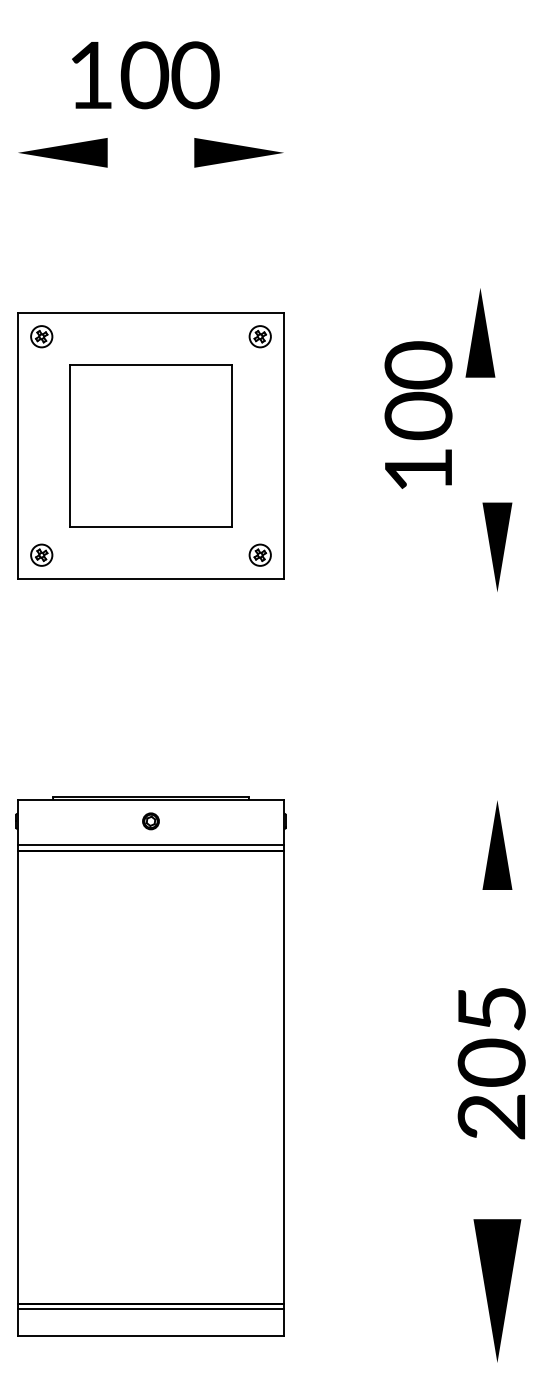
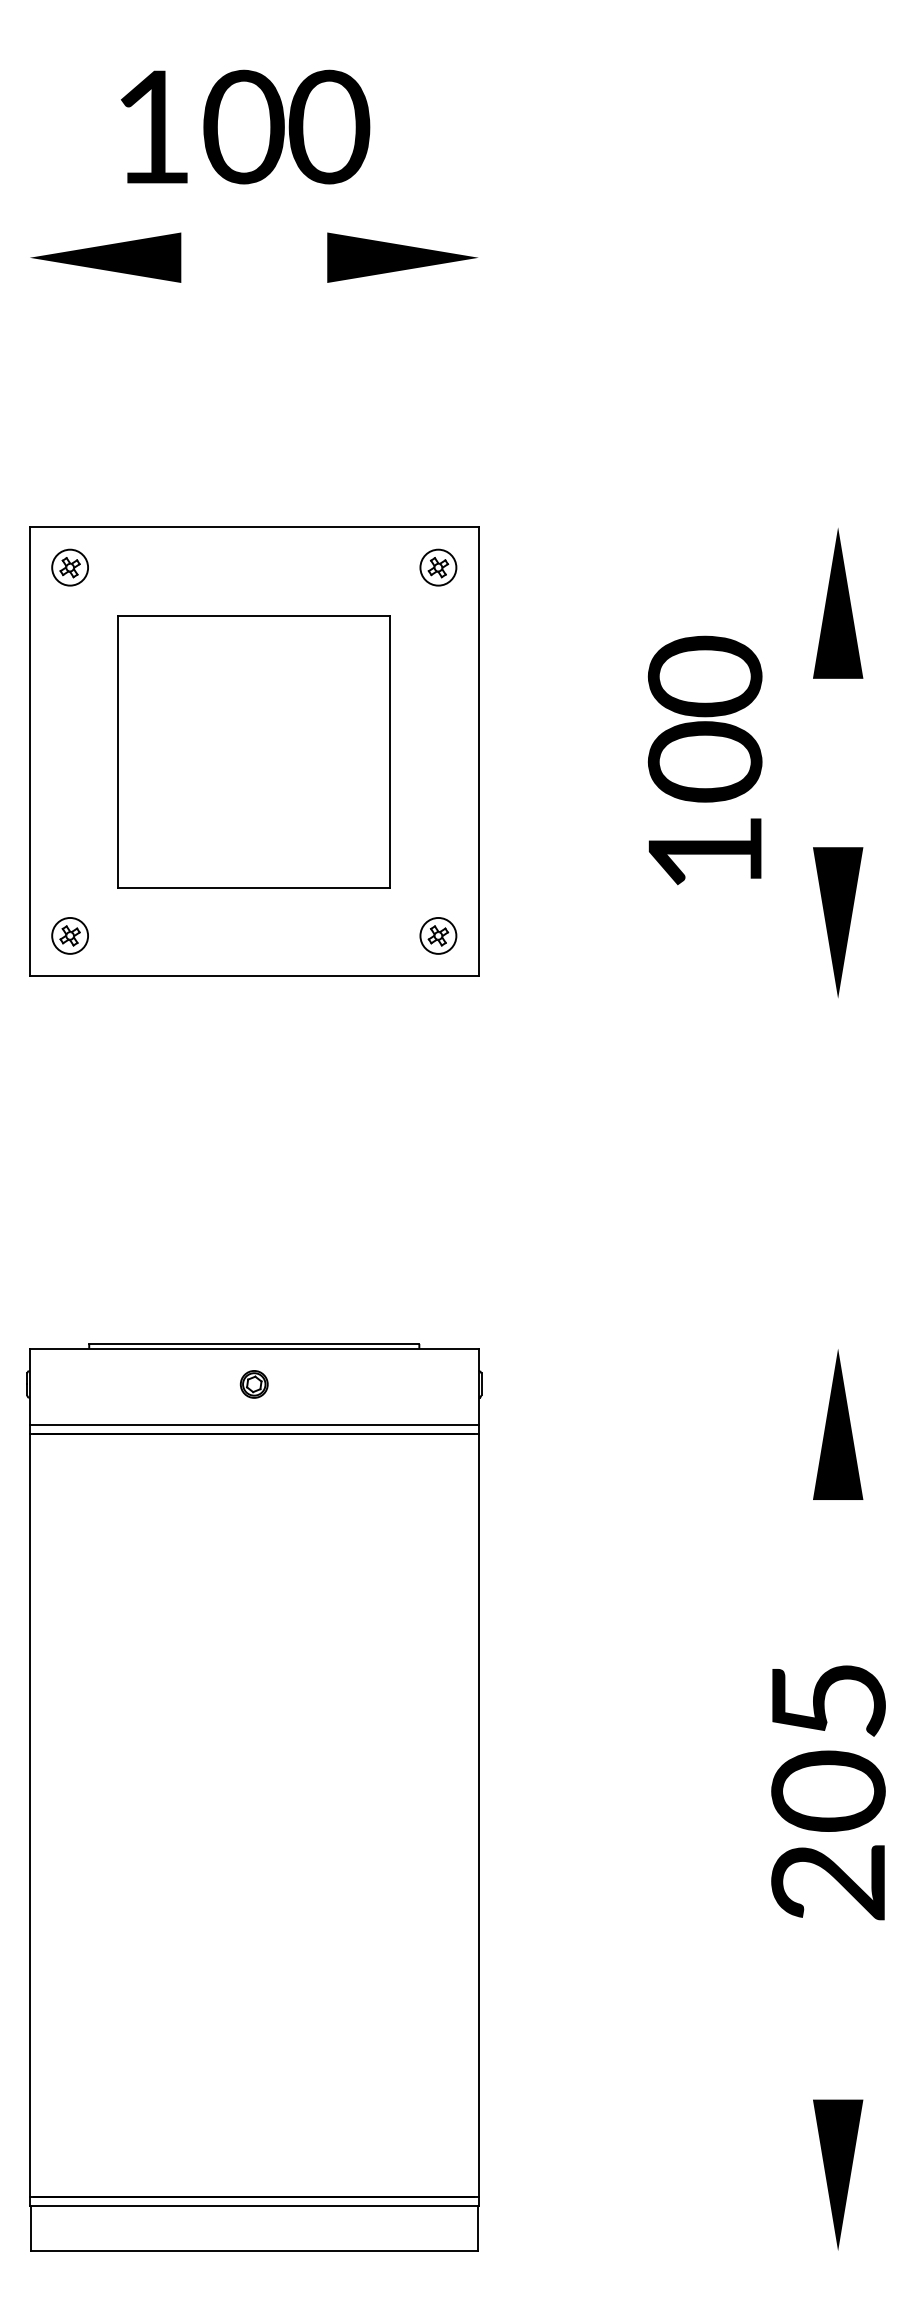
part: (480, 332) -> (838, 602), moved
text: (418, 414) -> (705, 759), moved
part: (497, 1289) -> (838, 2173), size x0.62

